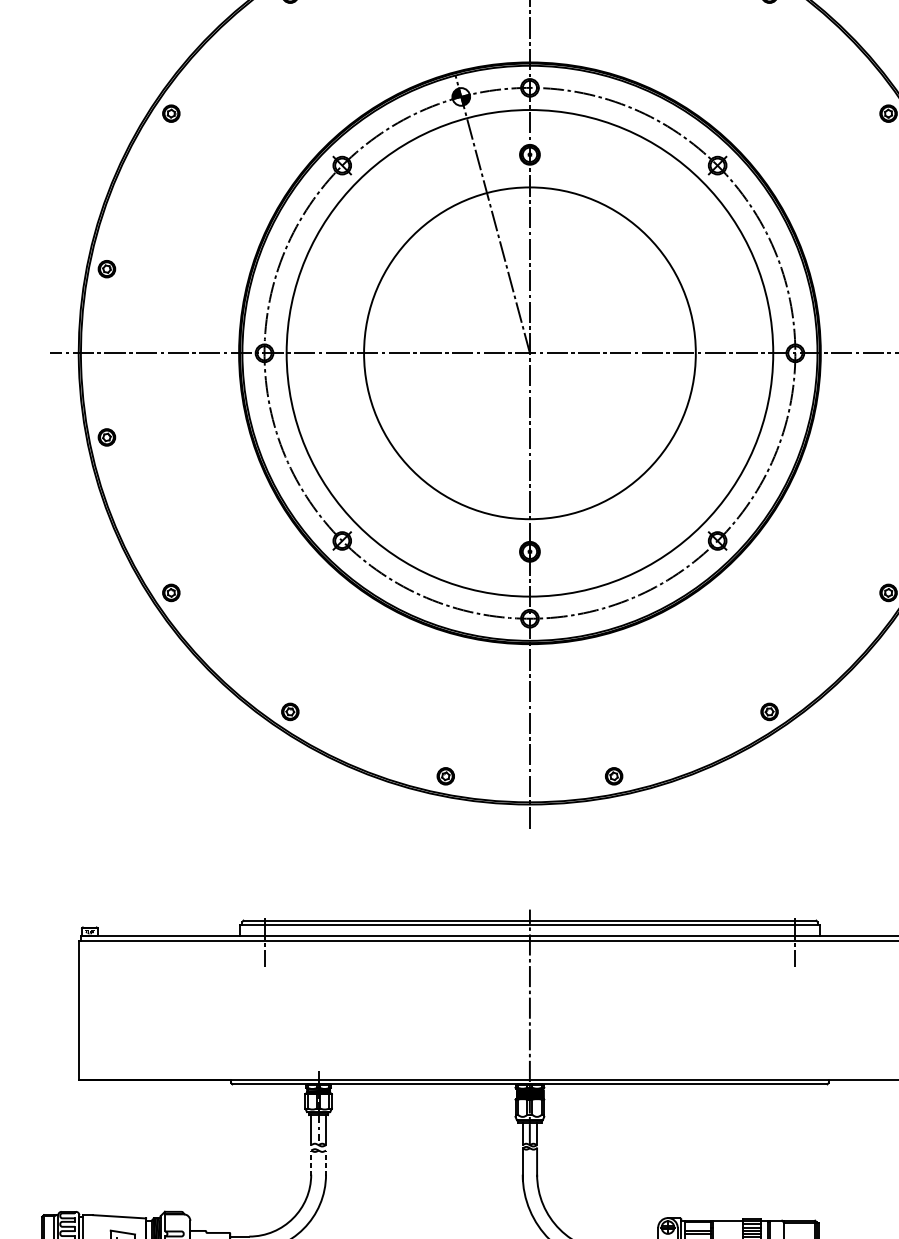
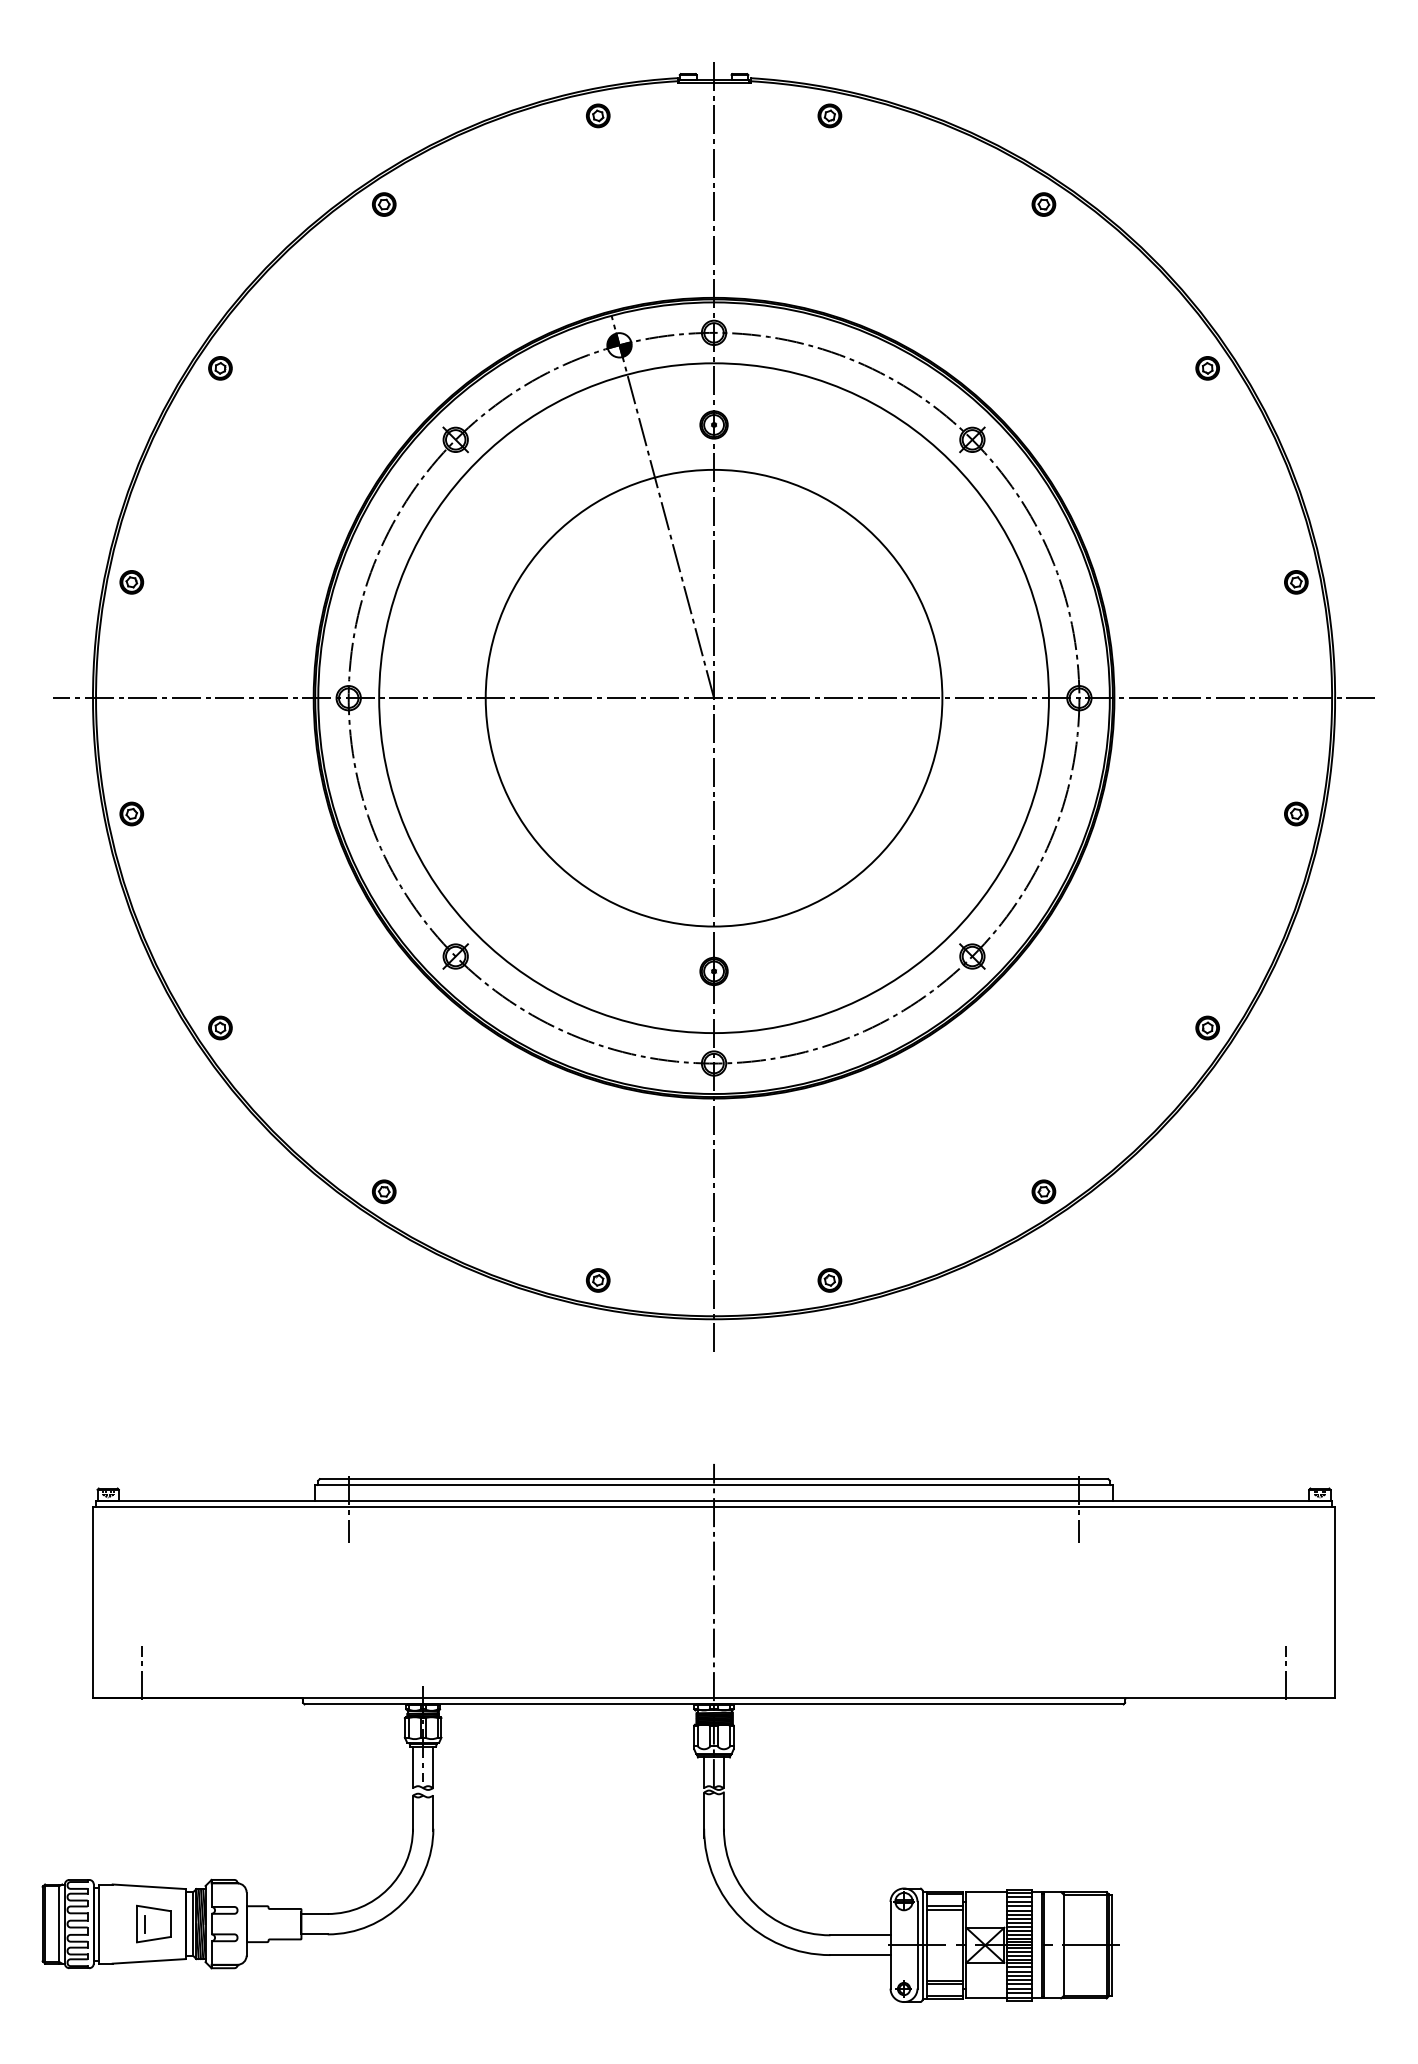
line: (113, 1061) -> (141, 1673), added
line: (310, 1163) -> (412, 1813), dashed -> solid
line: (326, 1163) -> (433, 1813), dashed -> solid

